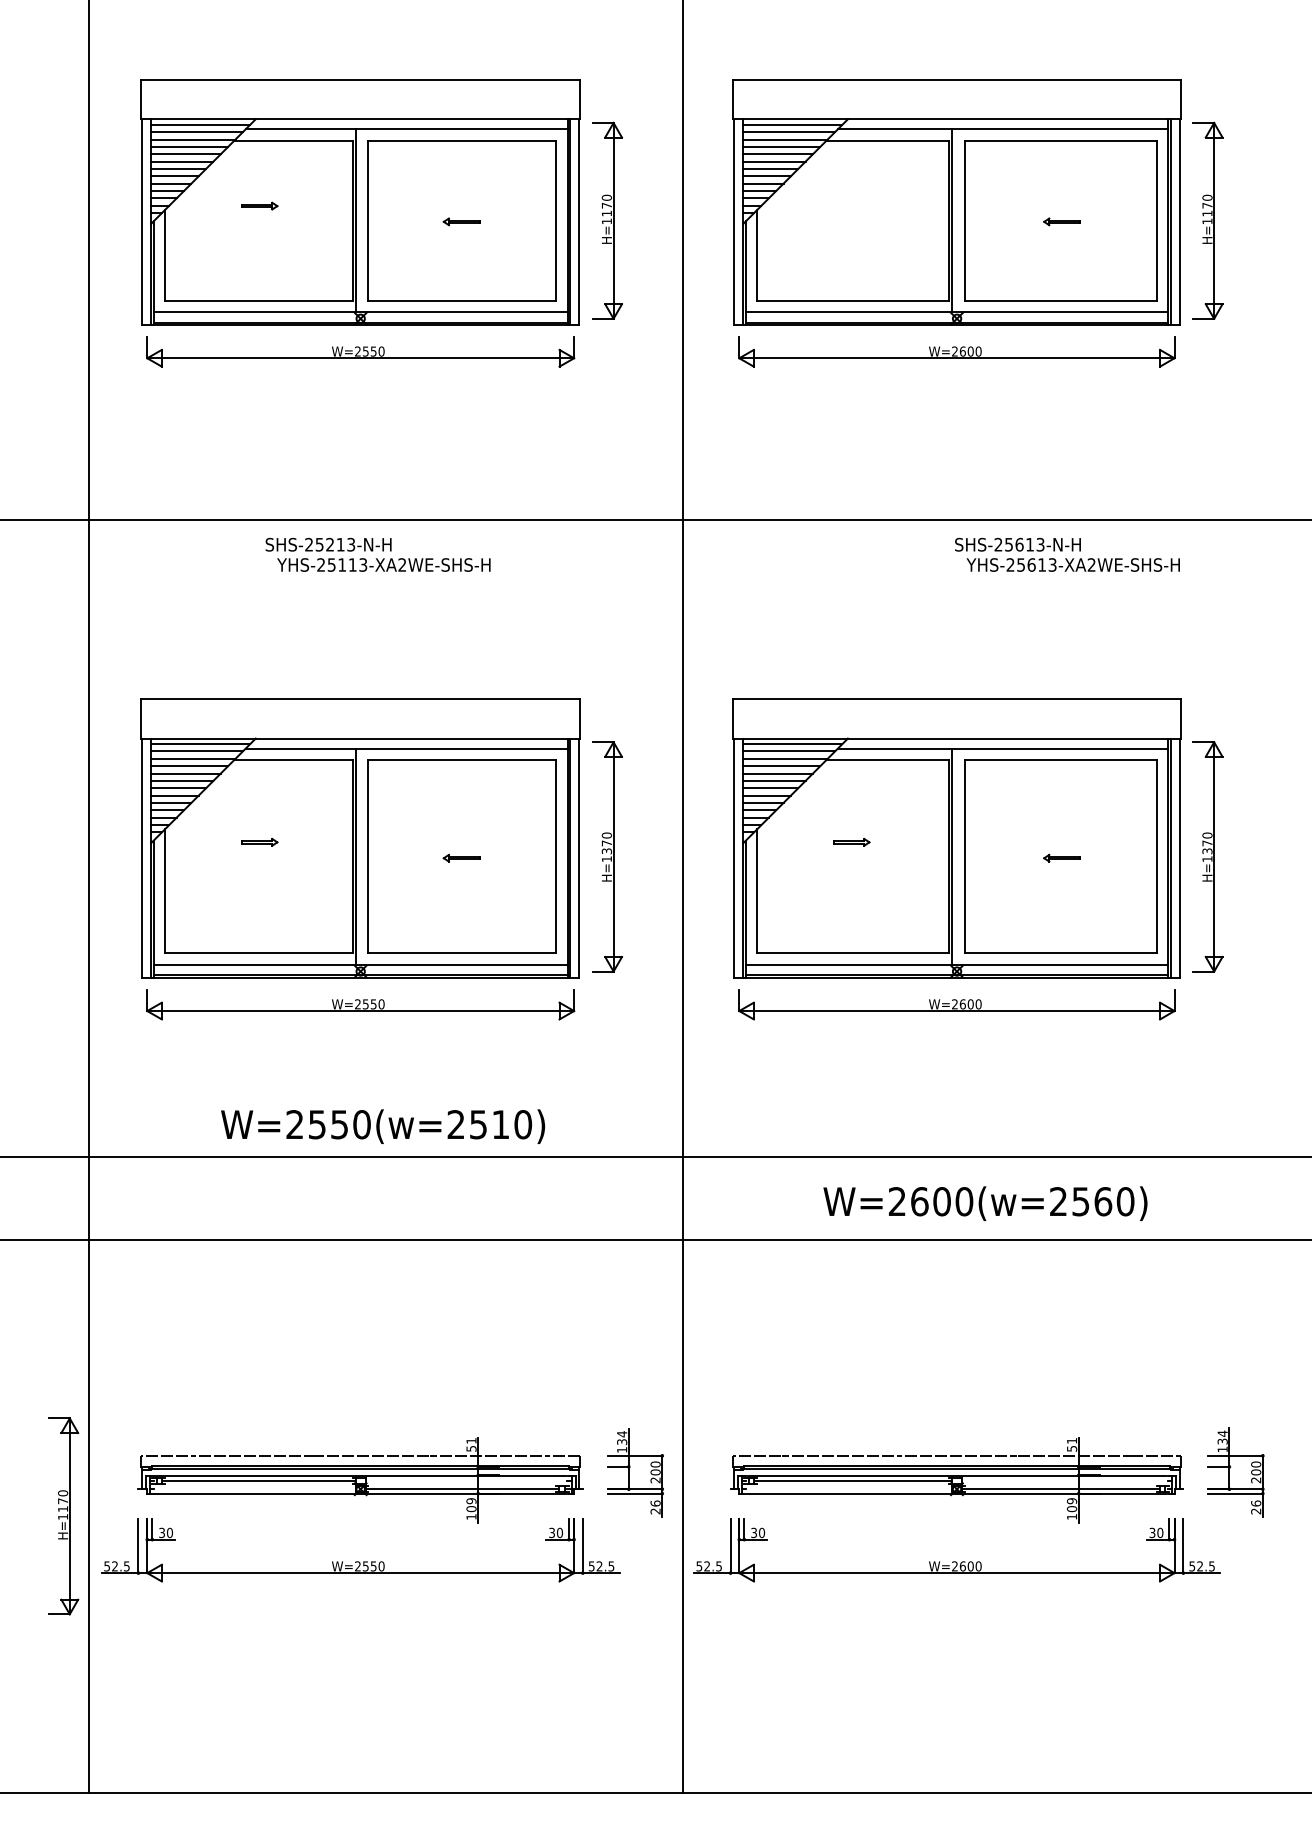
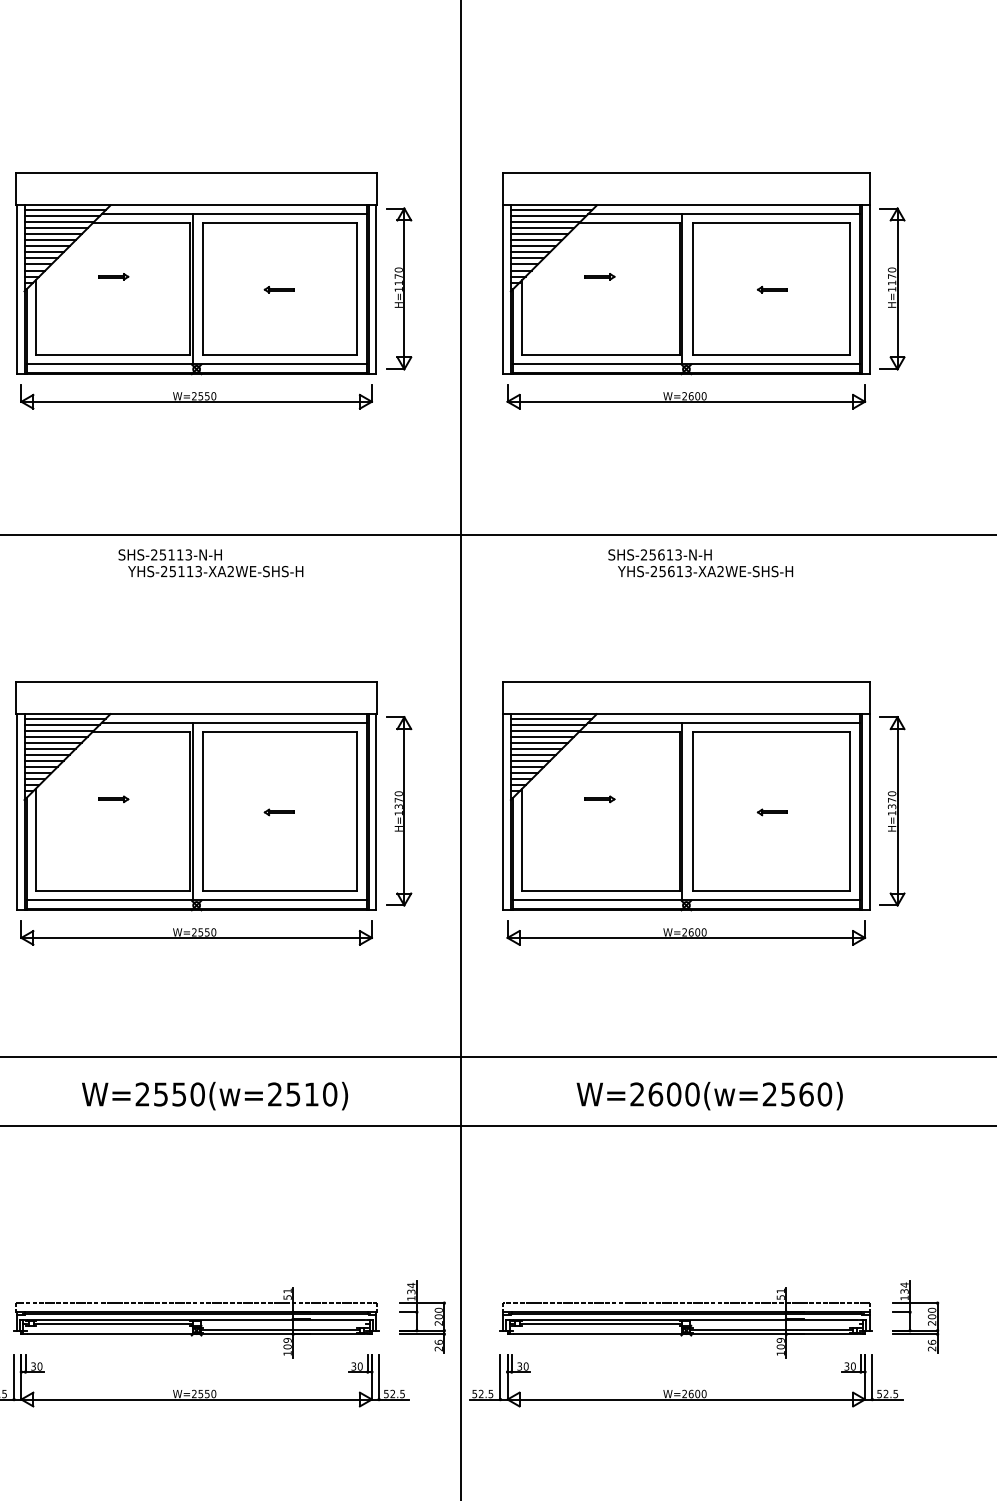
part: (851, 205) -> (599, 276), added
text: (329, 544) -> (171, 554), SHS-25213-N-H -> SHS-25113-N-H
text: (1067, 554) -> (700, 562), moved
text: (383, 1126) -> (215, 1095), moved

